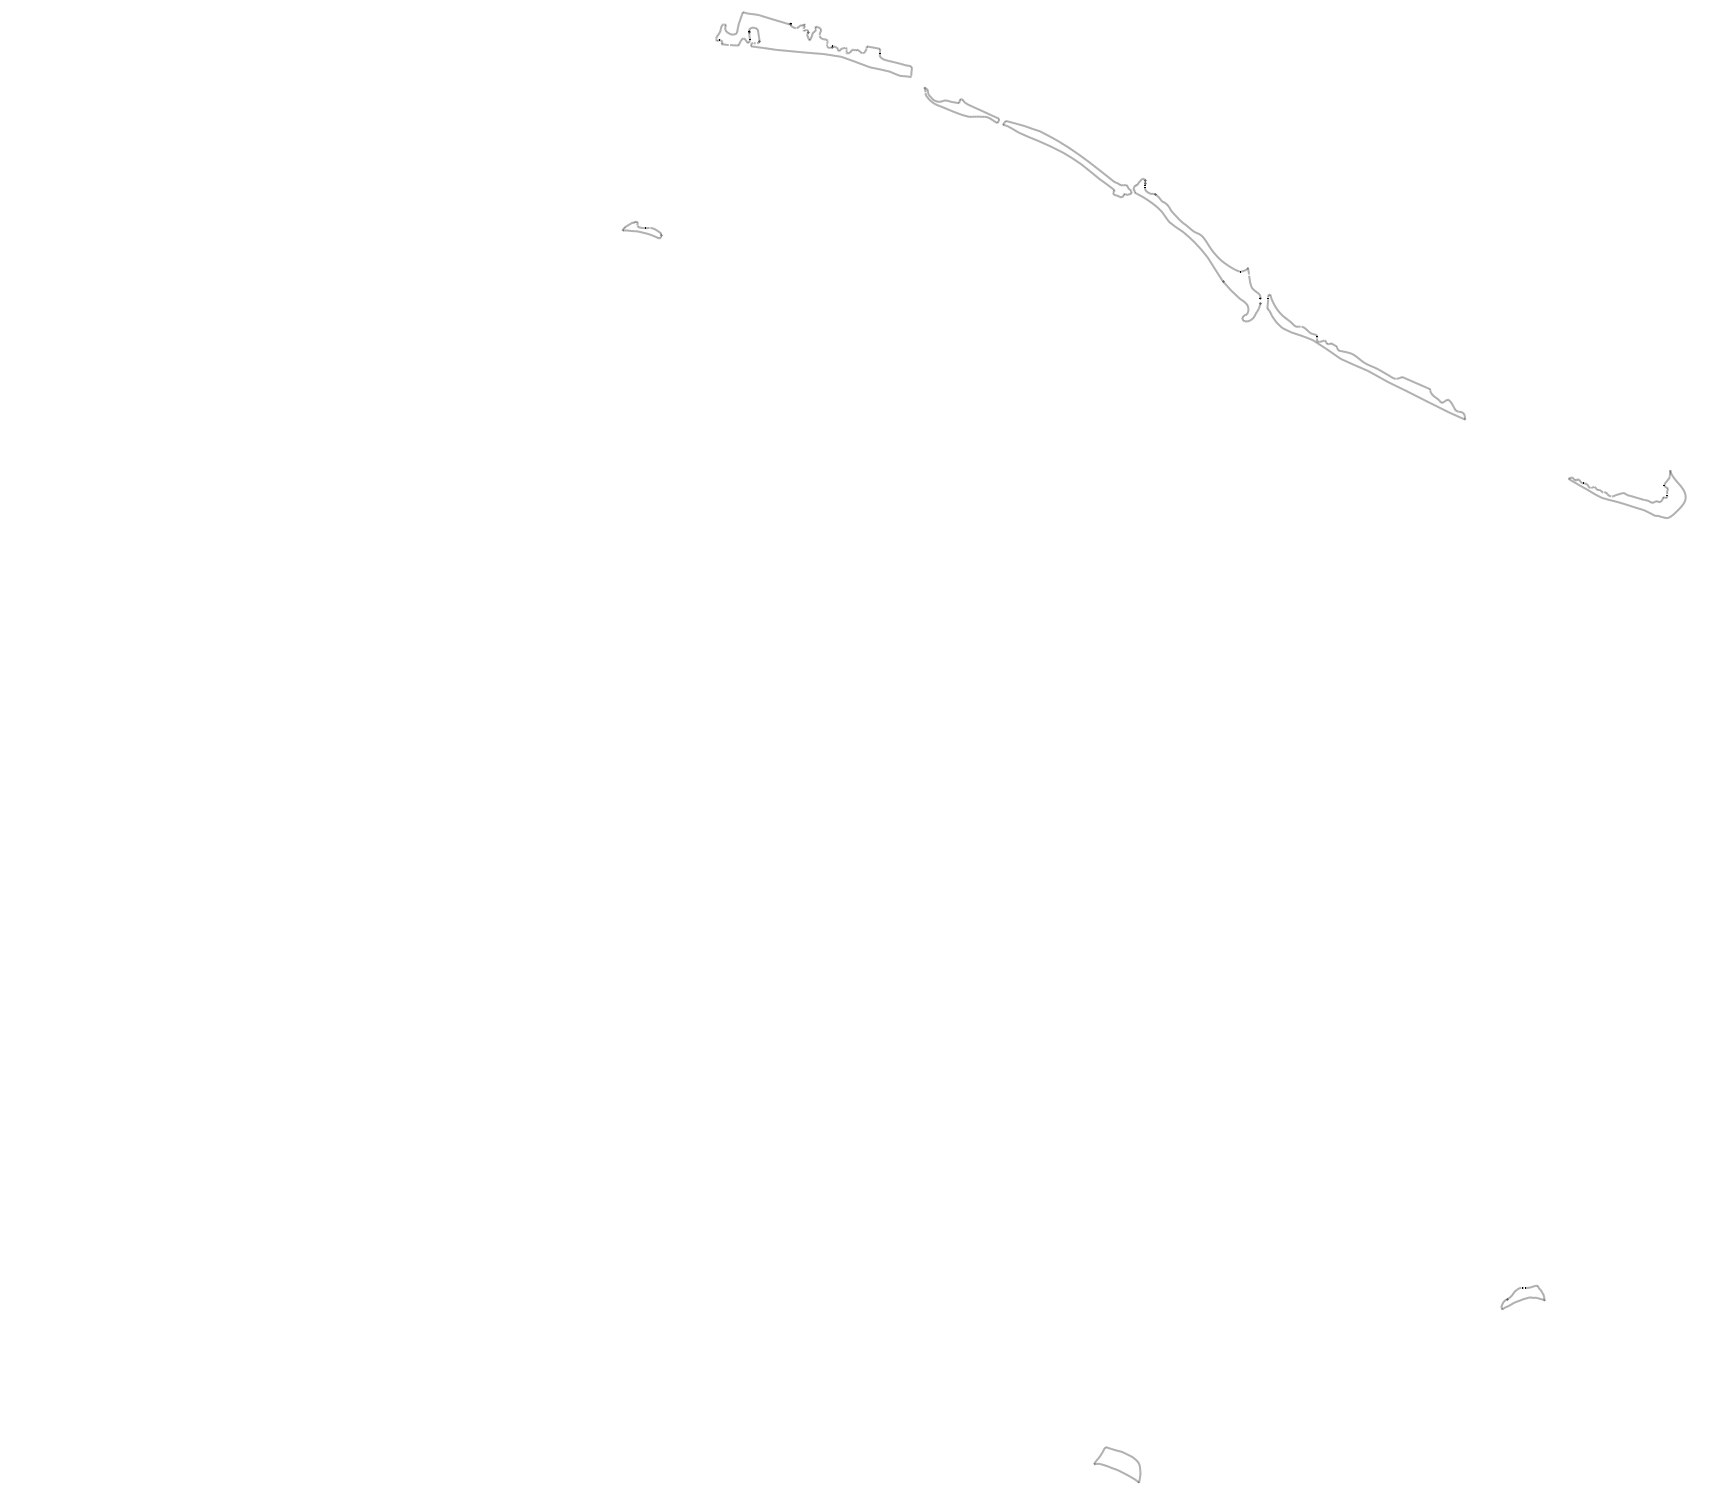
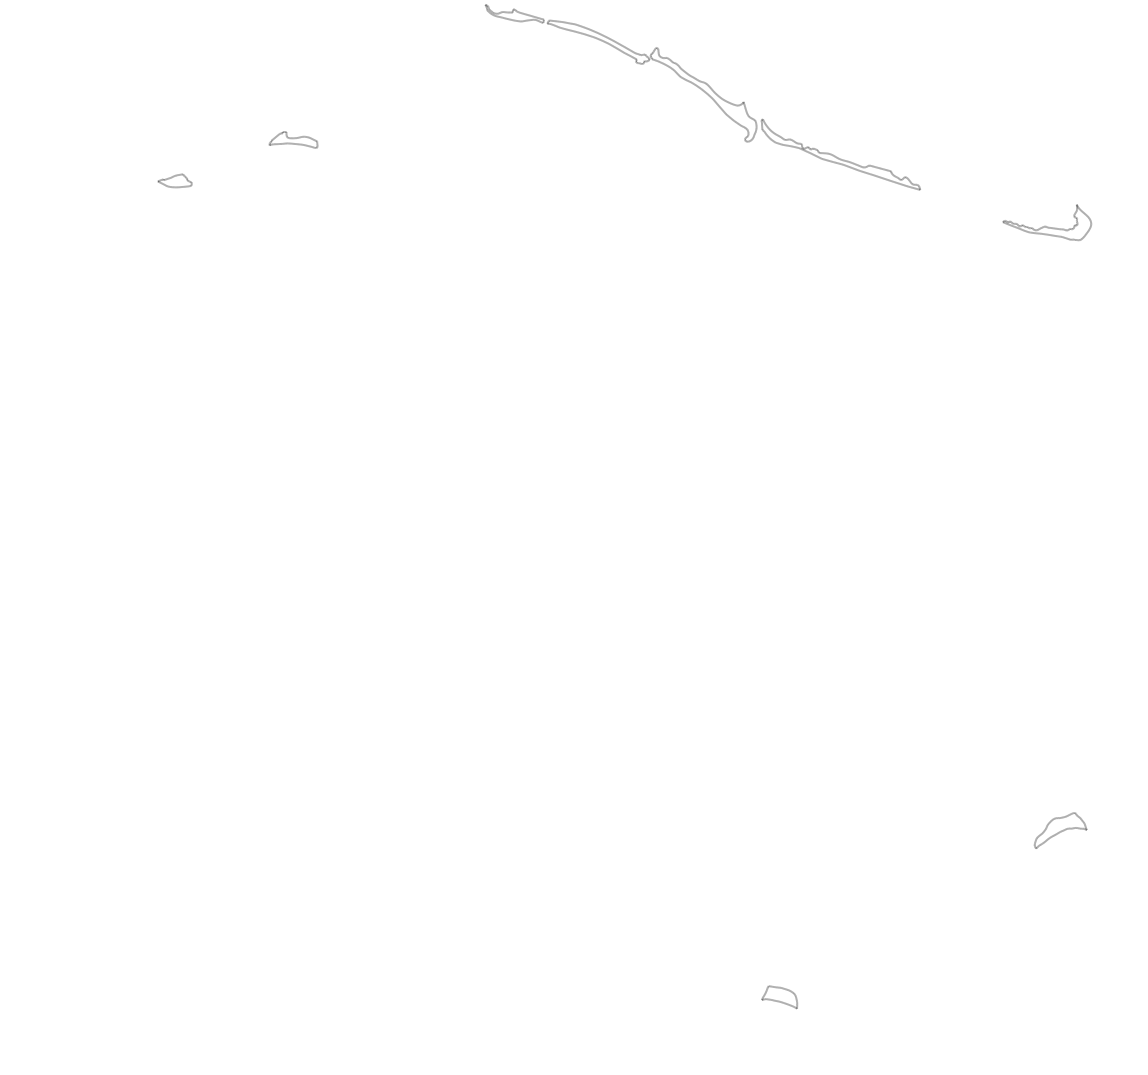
part: (641, 229) -> (292, 140), size x1.67
part: (476, 260) -> (174, 181), added
part: (1522, 1297) -> (1059, 830), size x1.67

